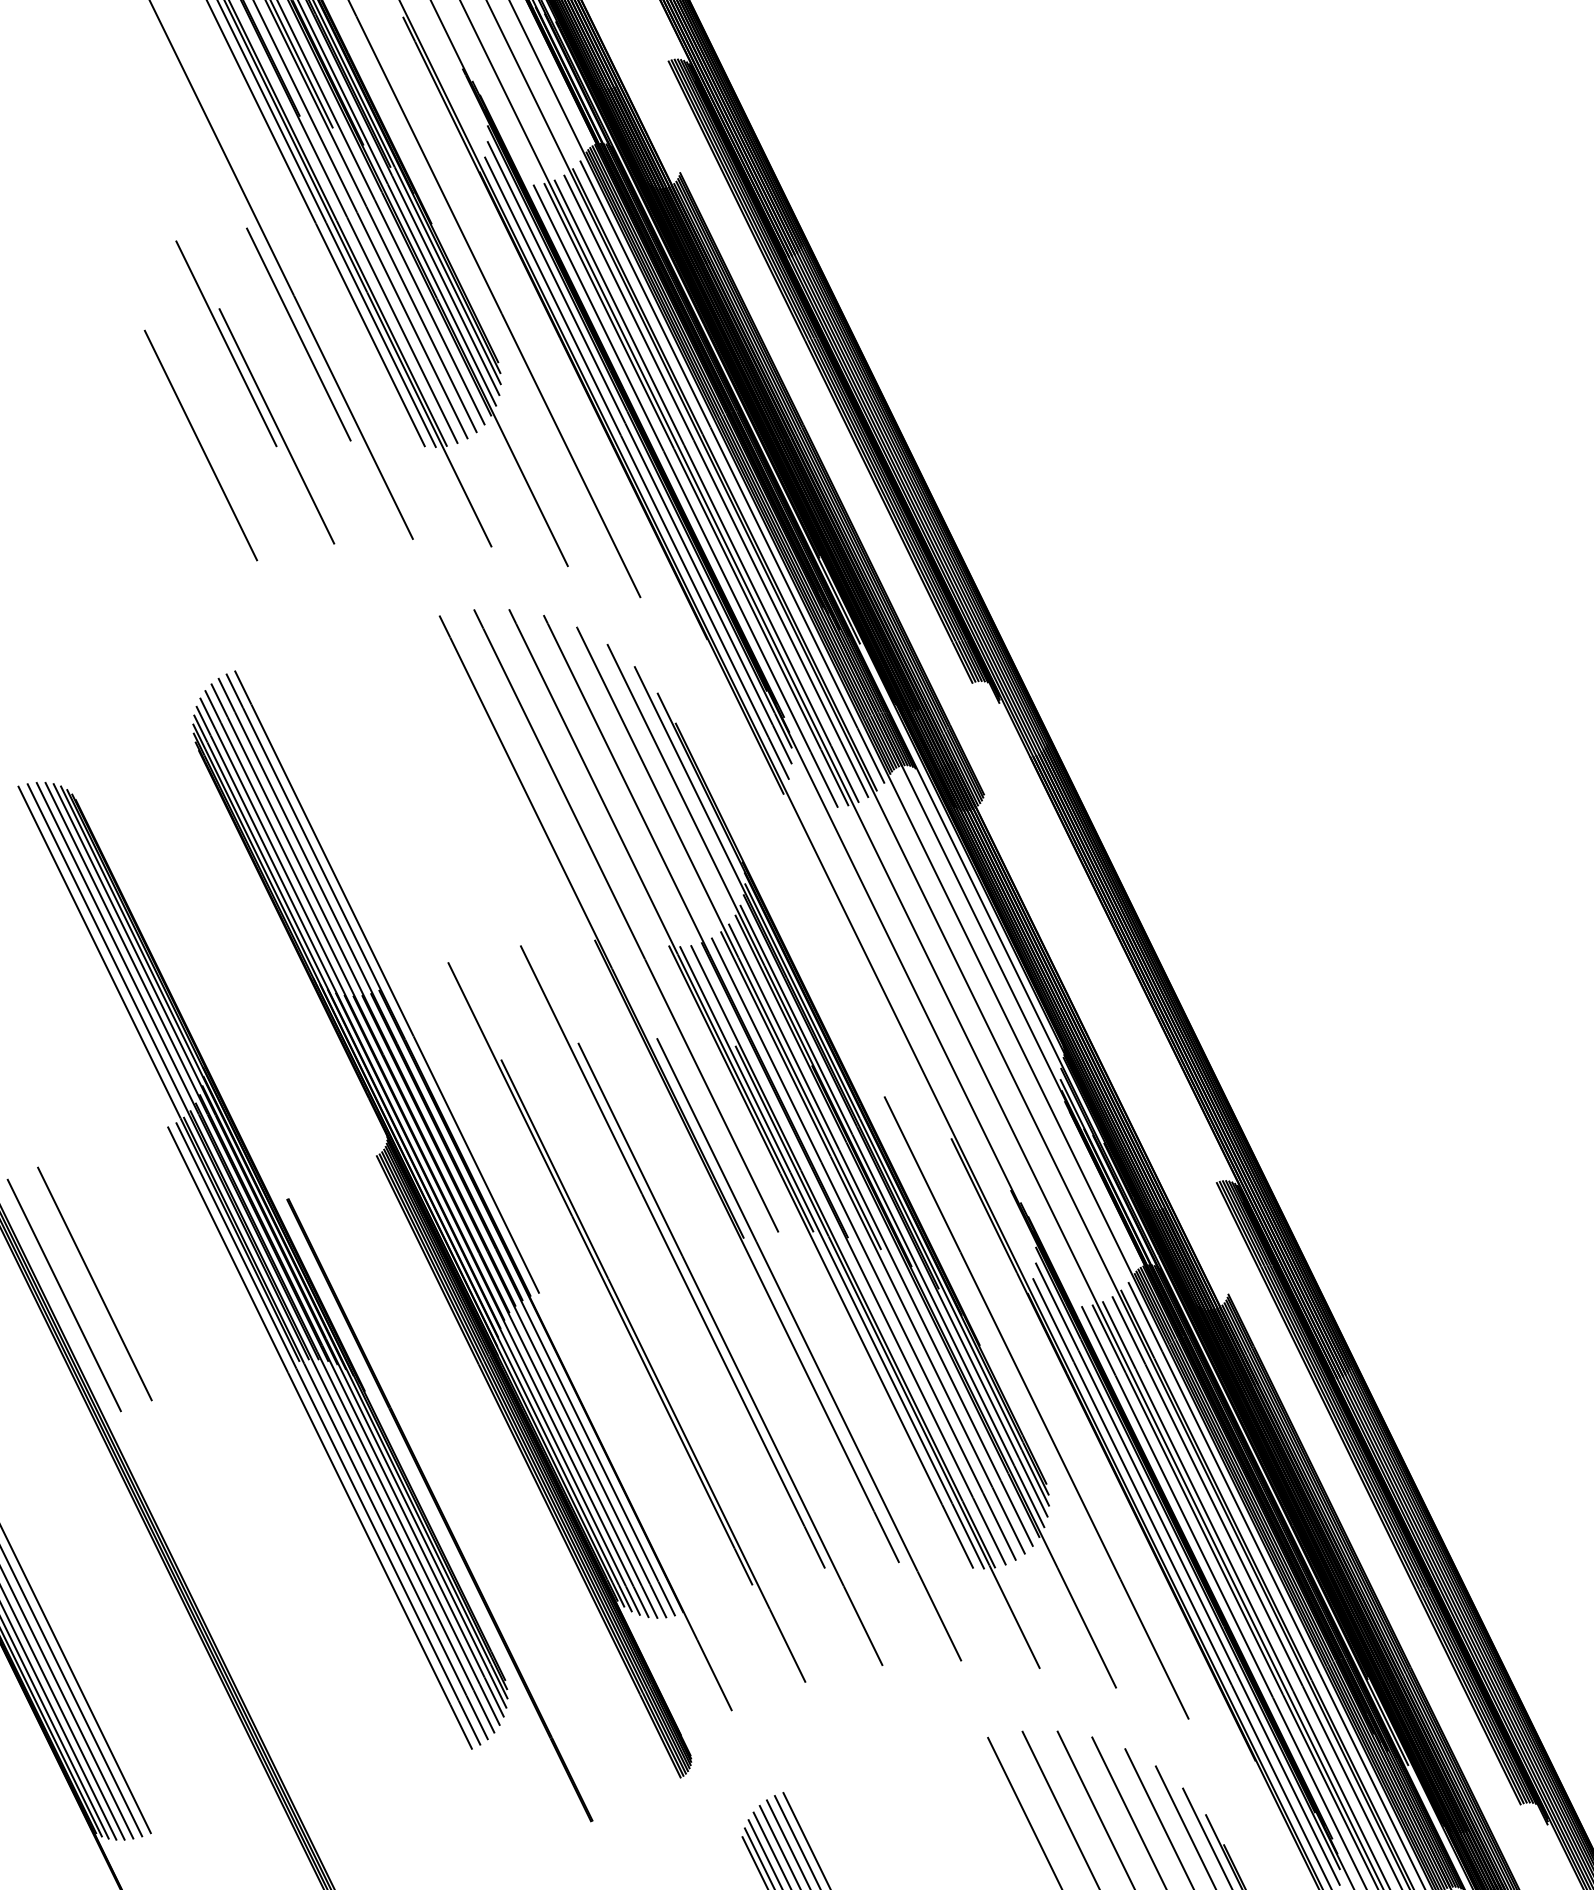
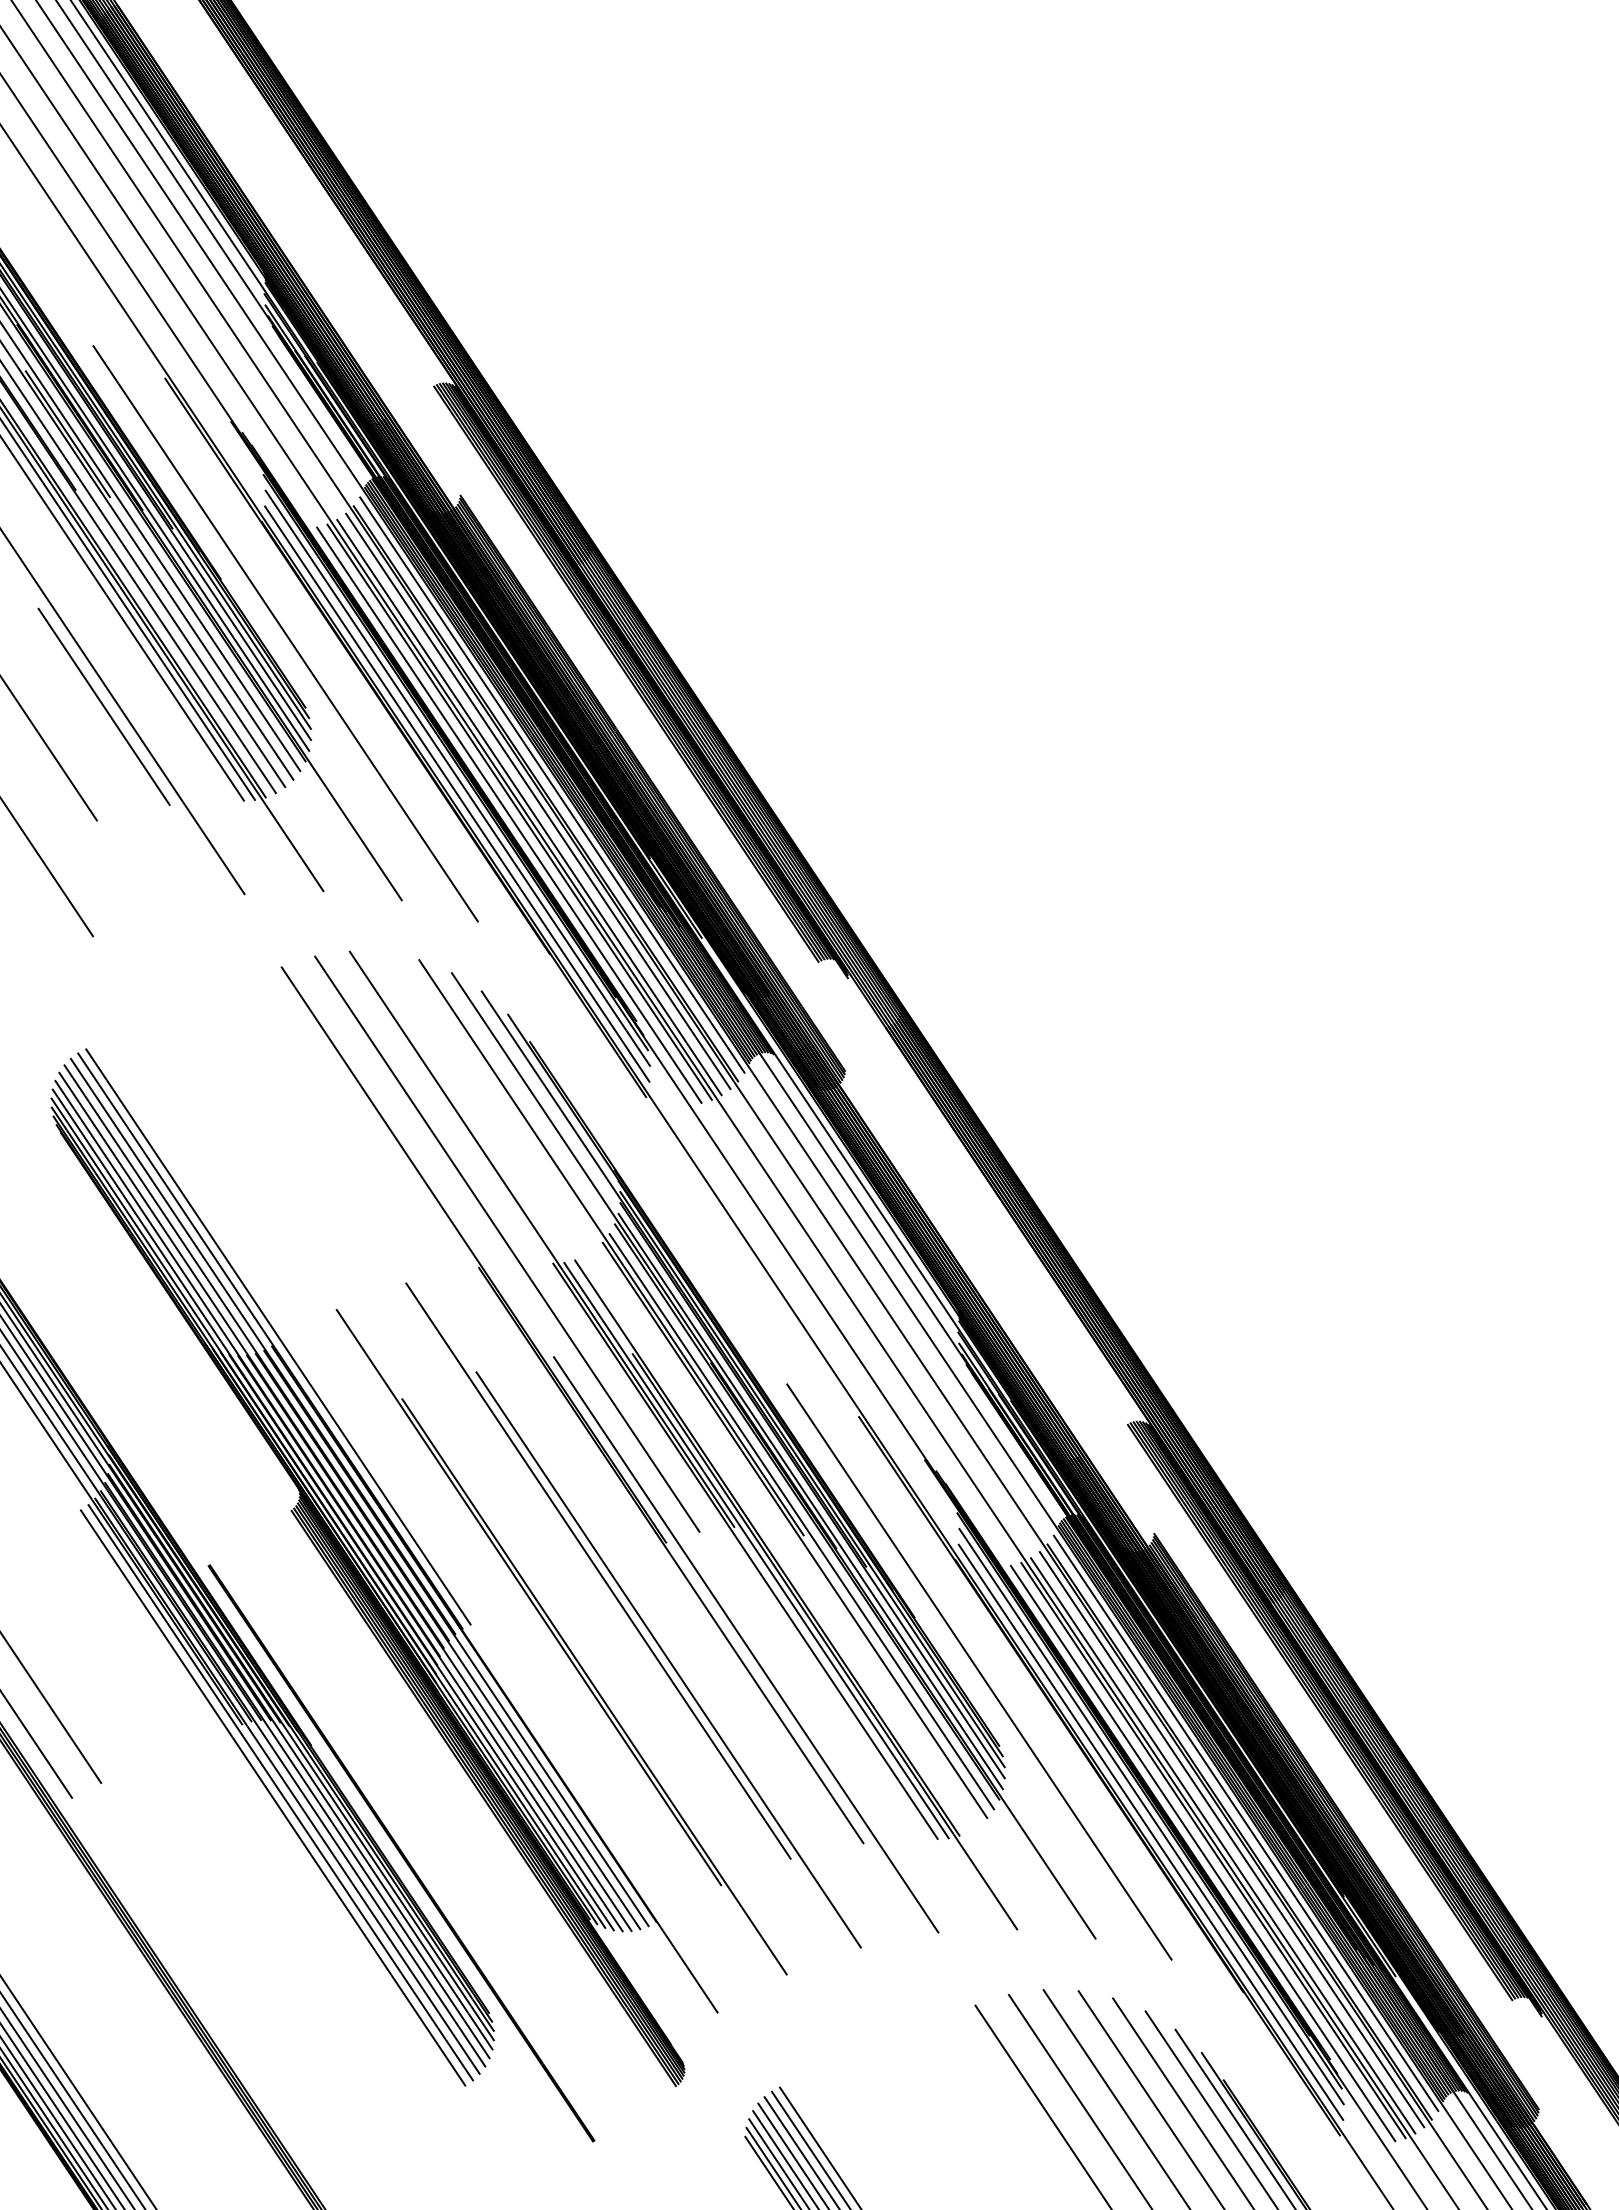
line: (276, 426) -> (94, 800), removed
part: (779, 1091) -> (682, 1392), removed

